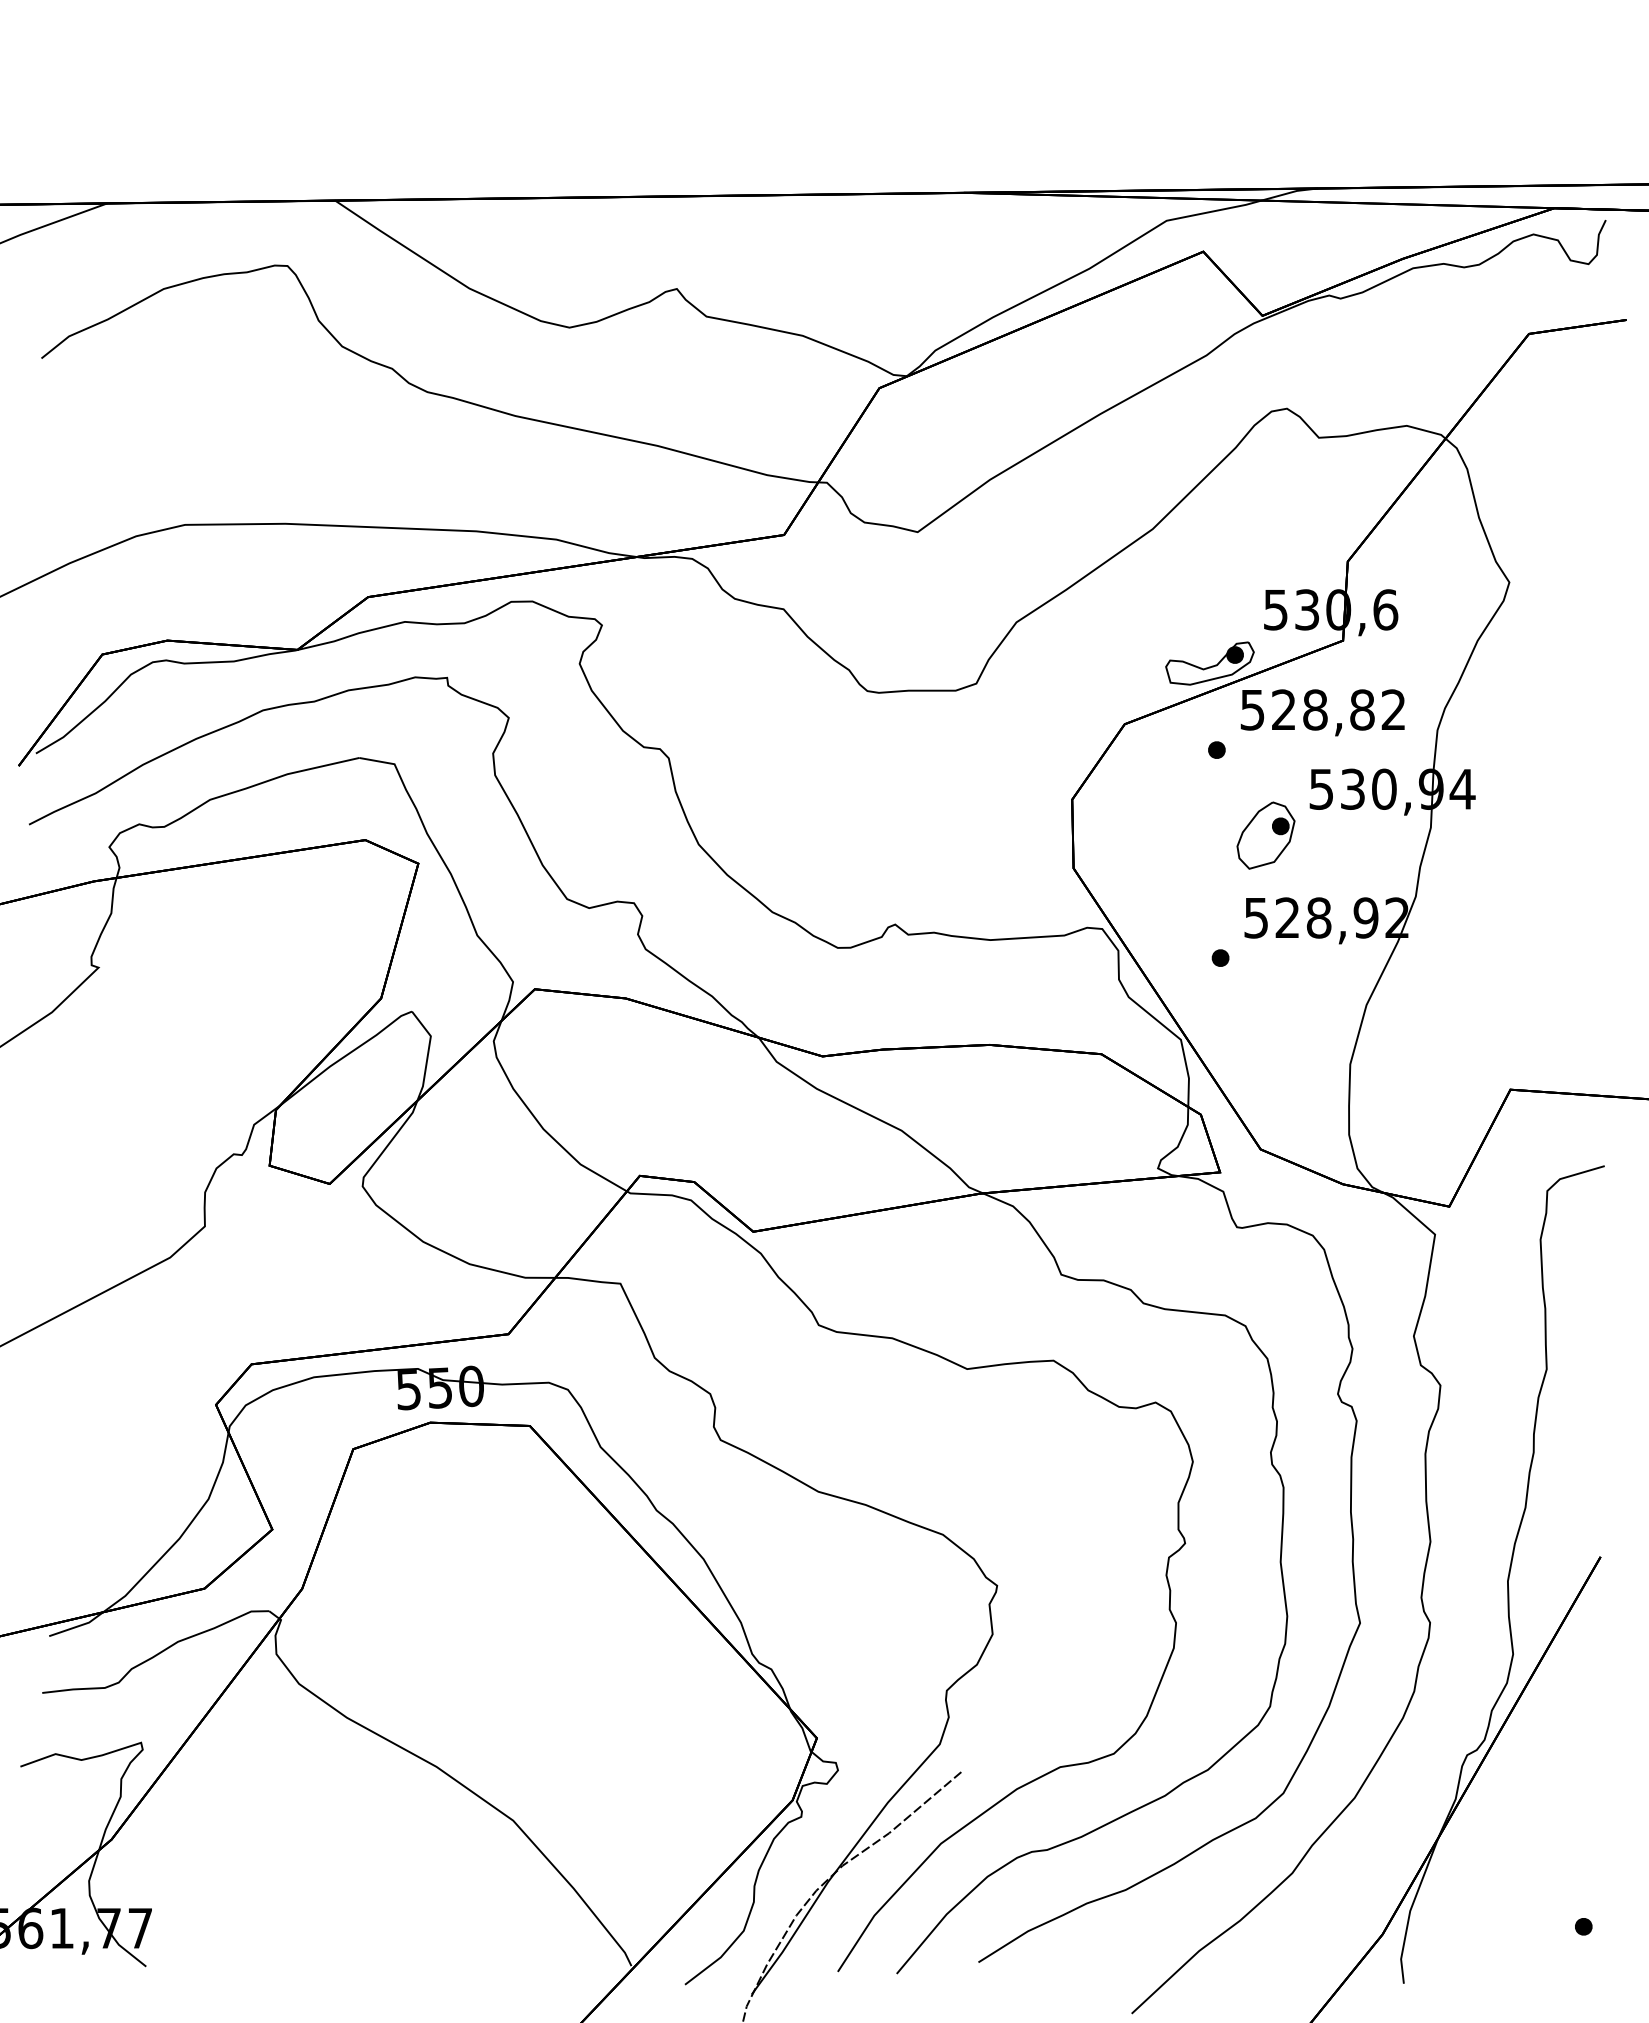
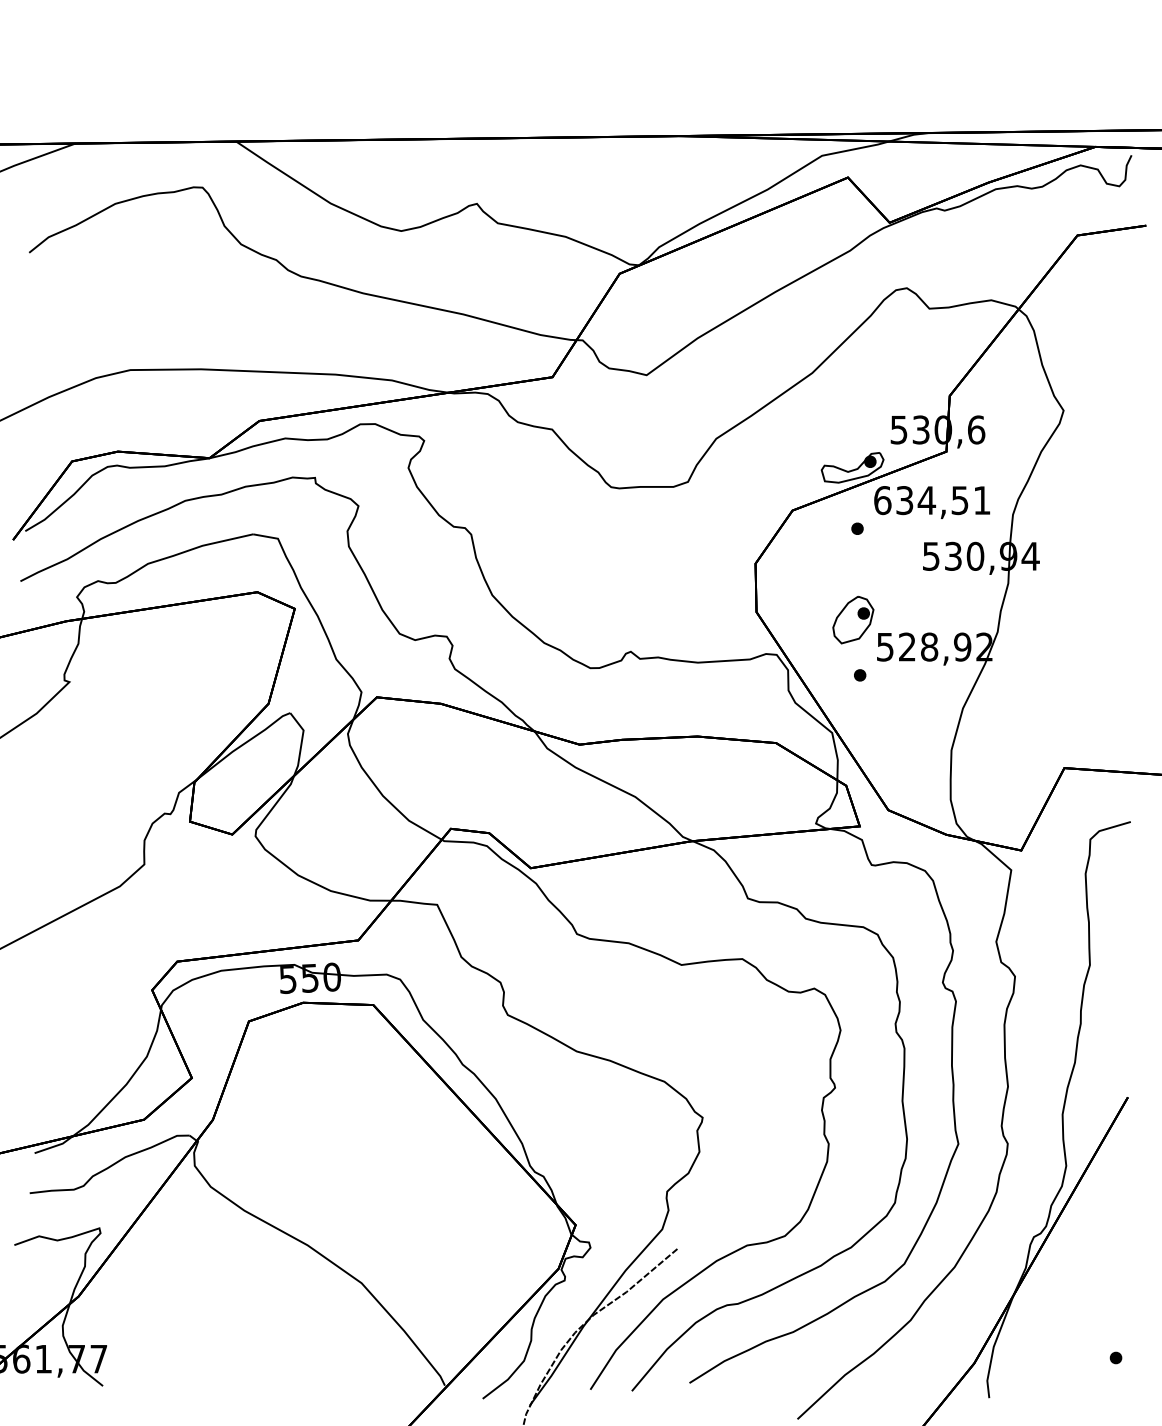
text: (1322, 709) -> (931, 500), 528,82 -> 634,51
part: (1265, 835) -> (853, 619), moved

